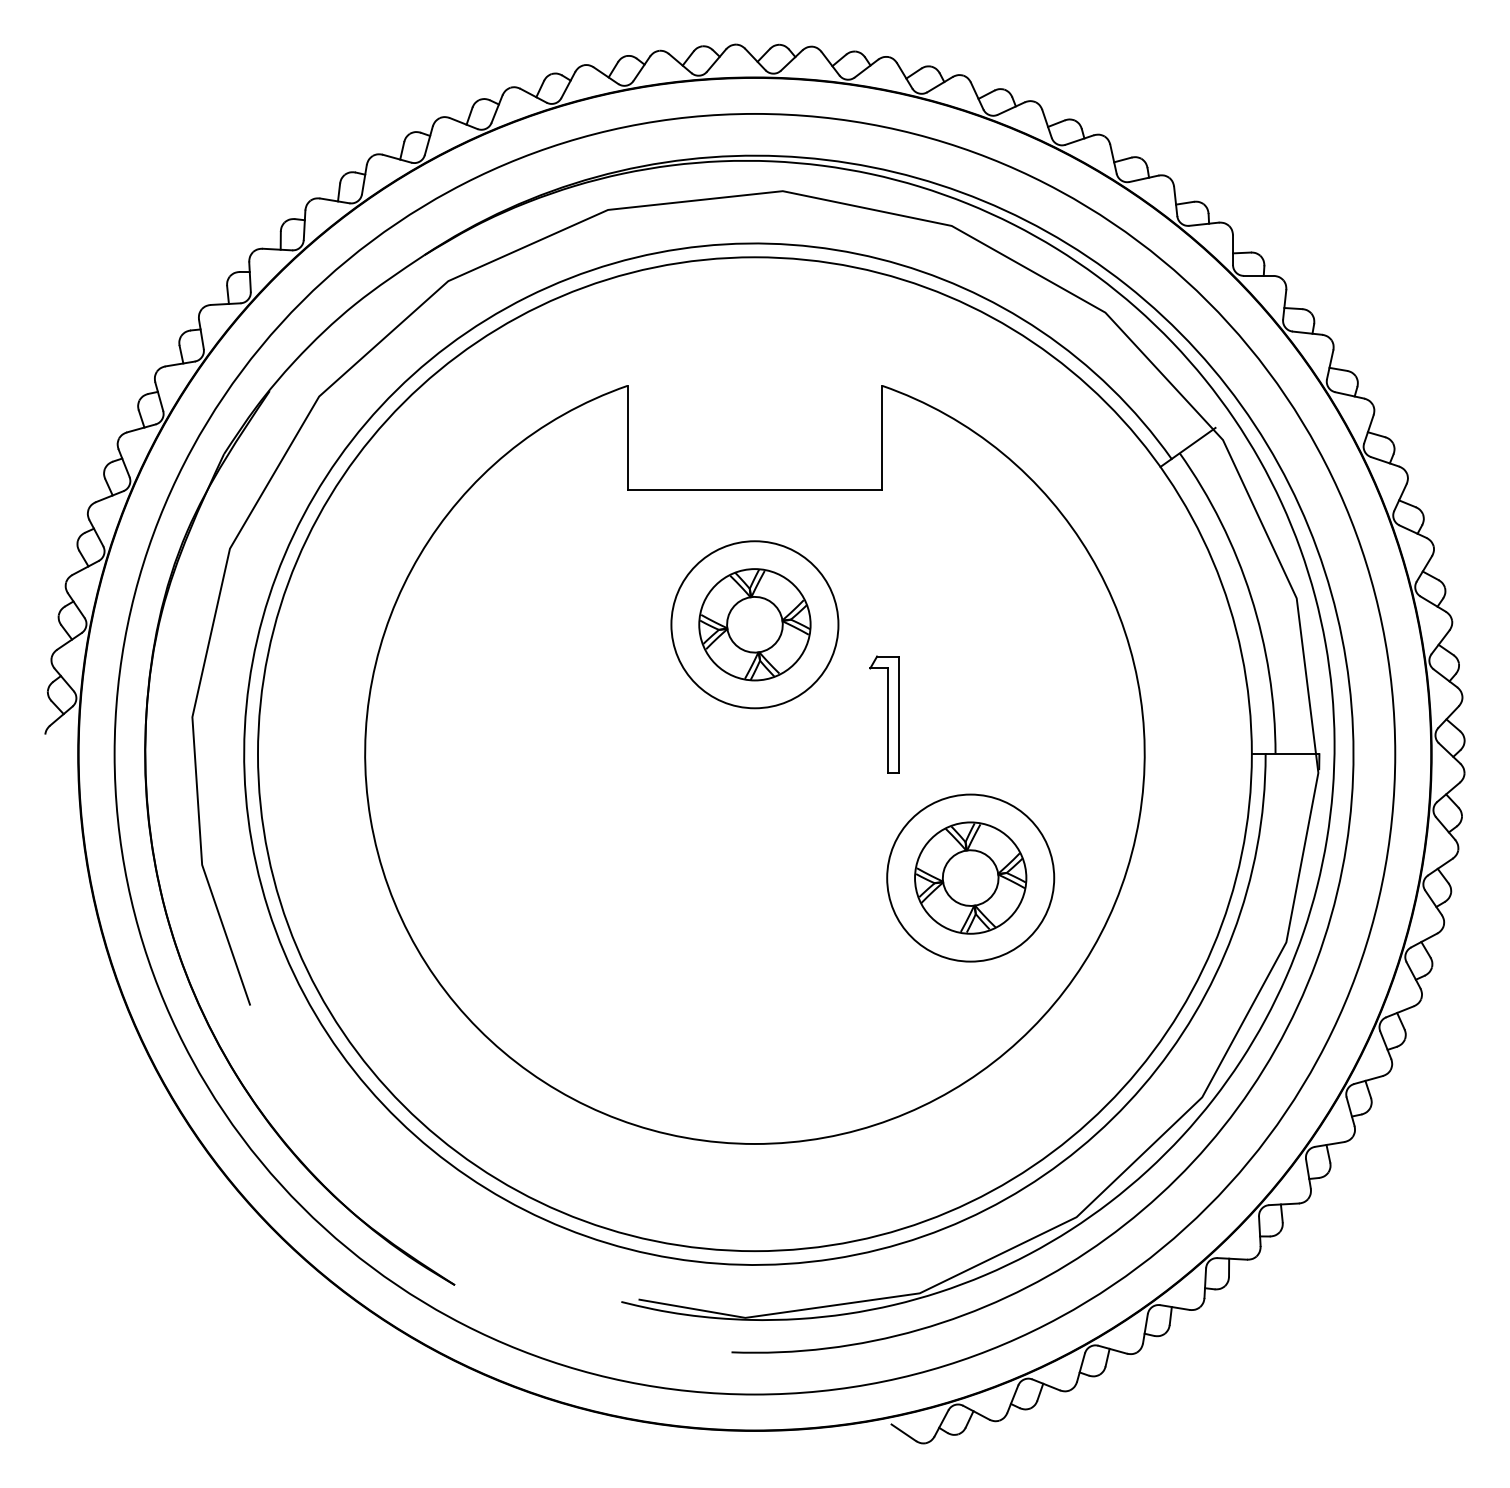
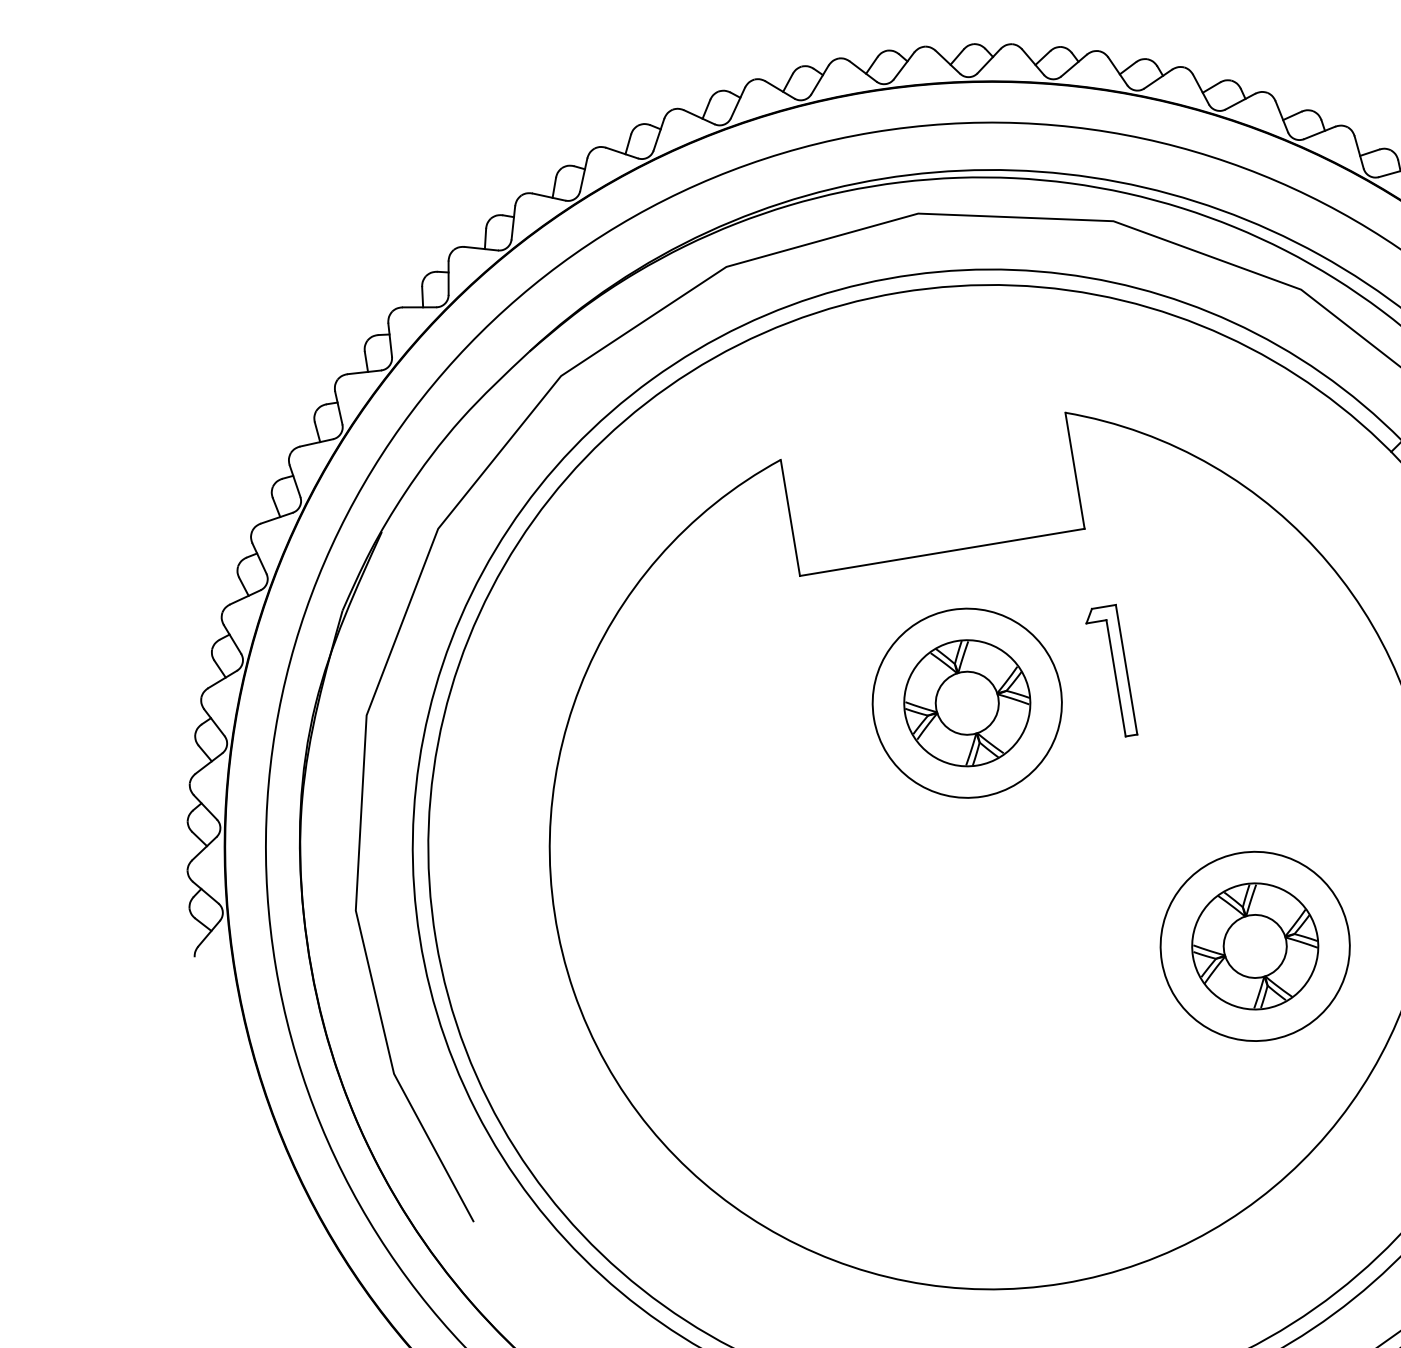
part: (884, 714) -> (1110, 672), moved

